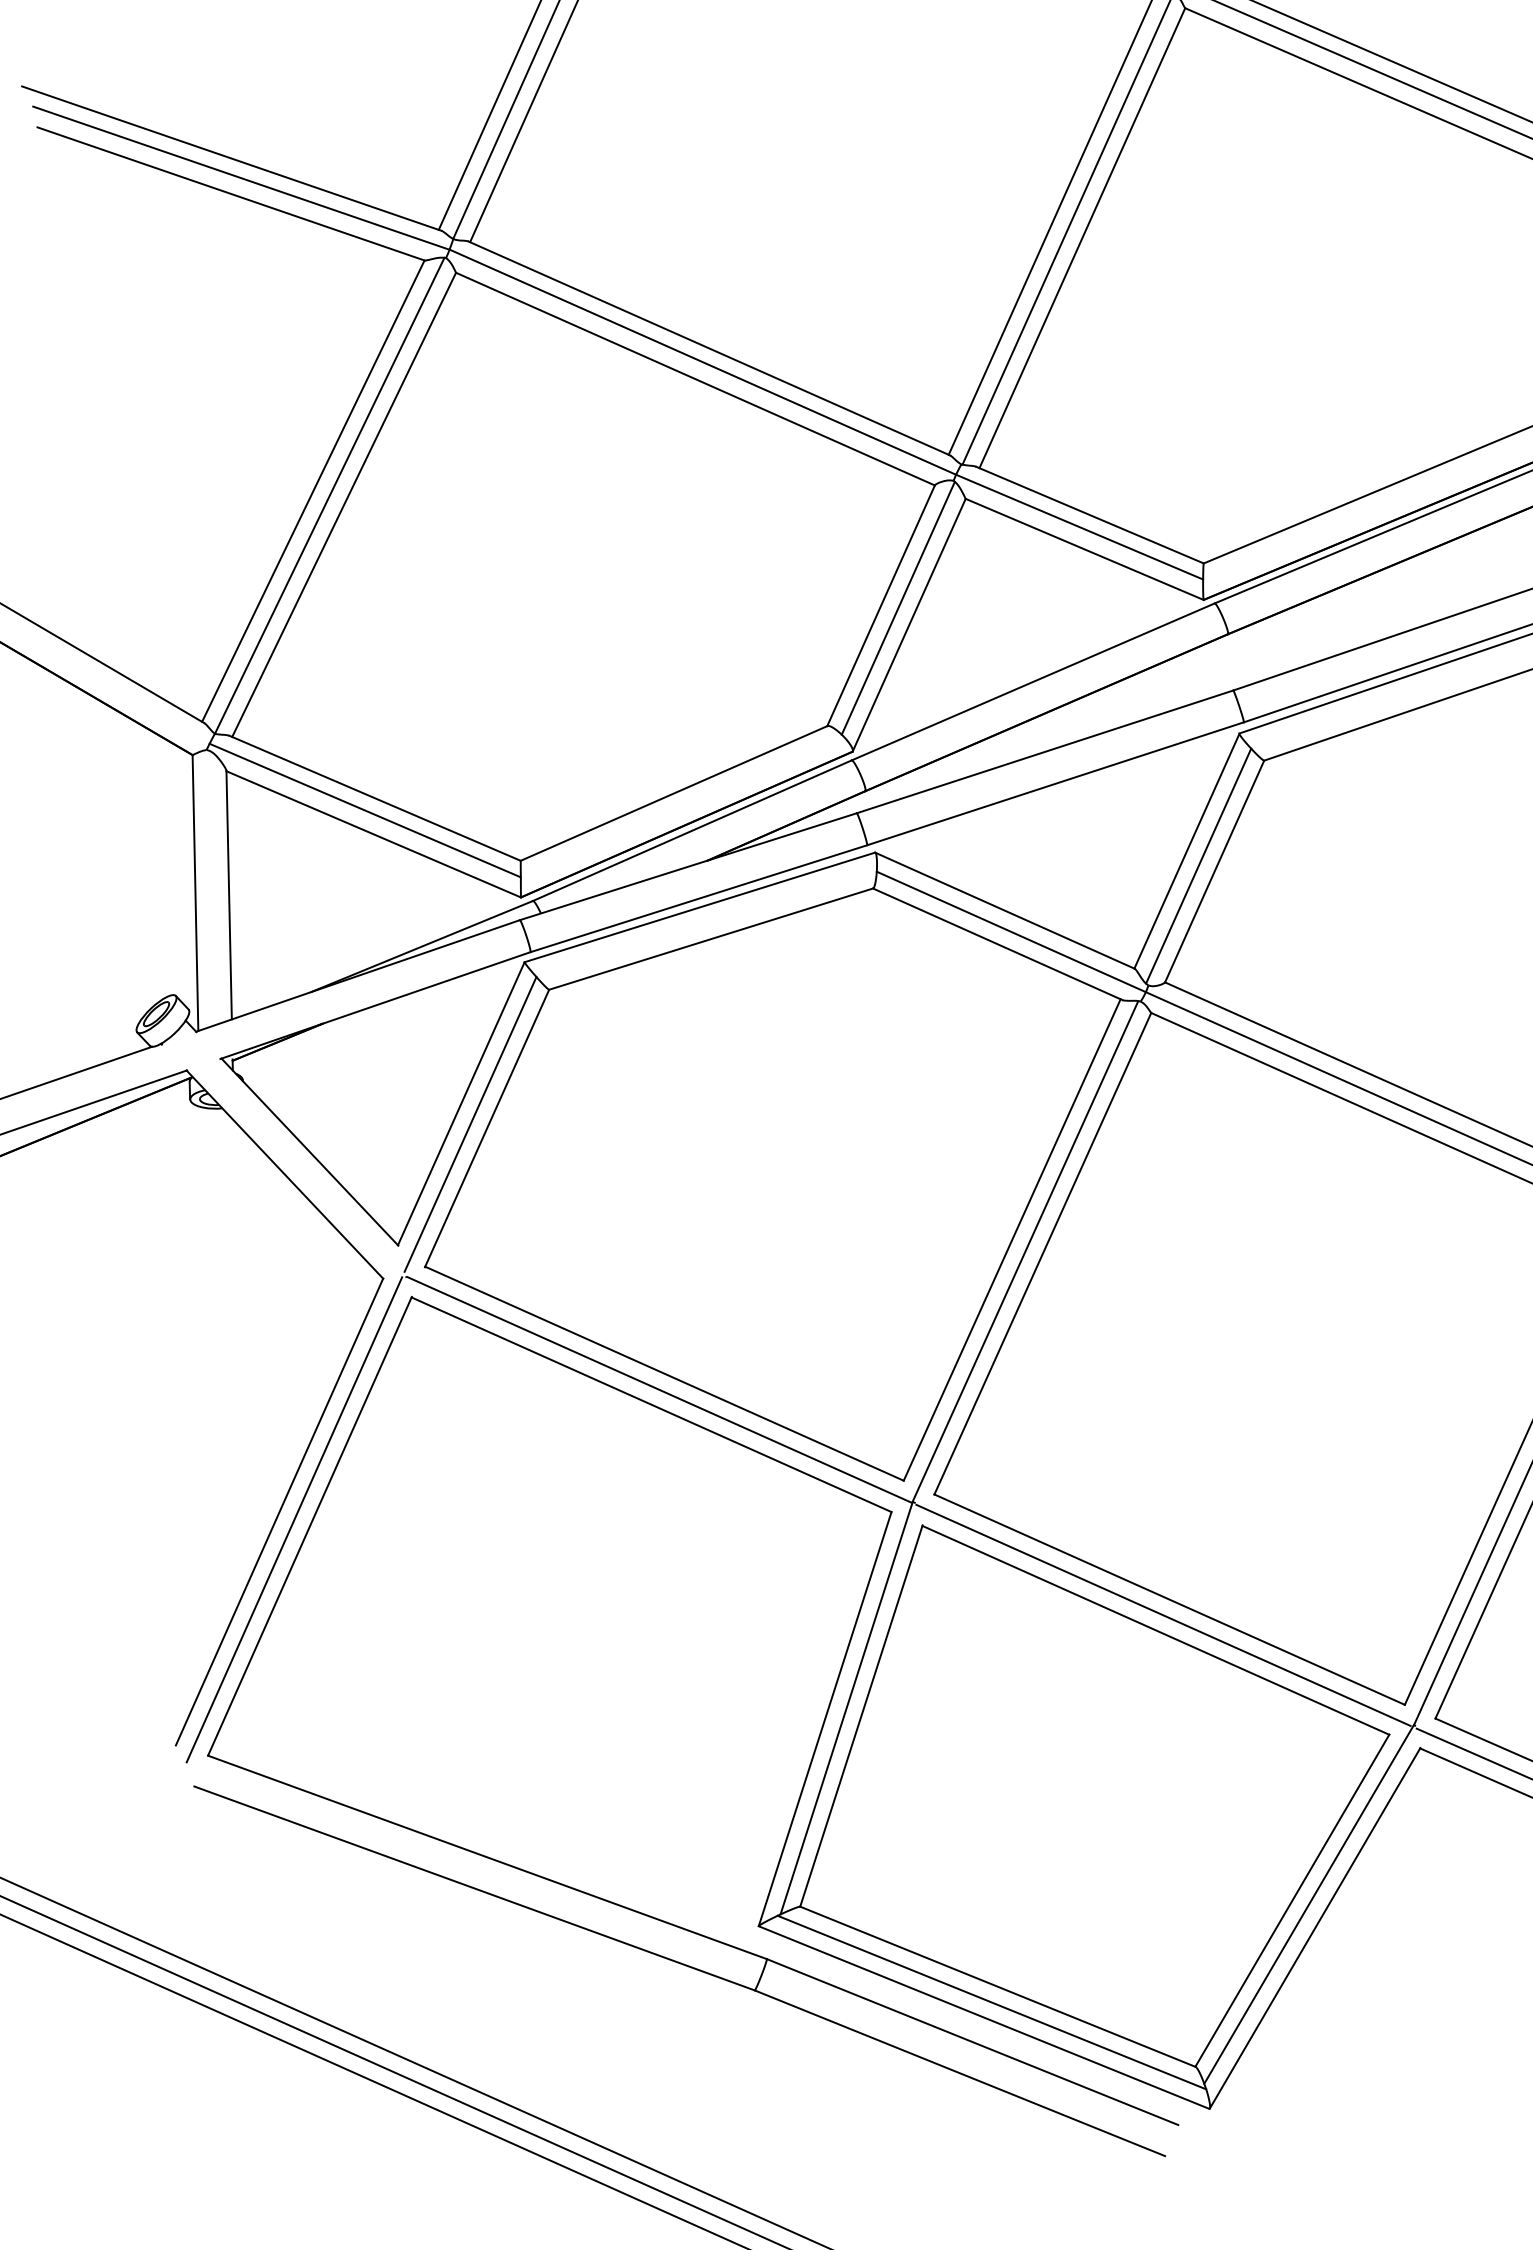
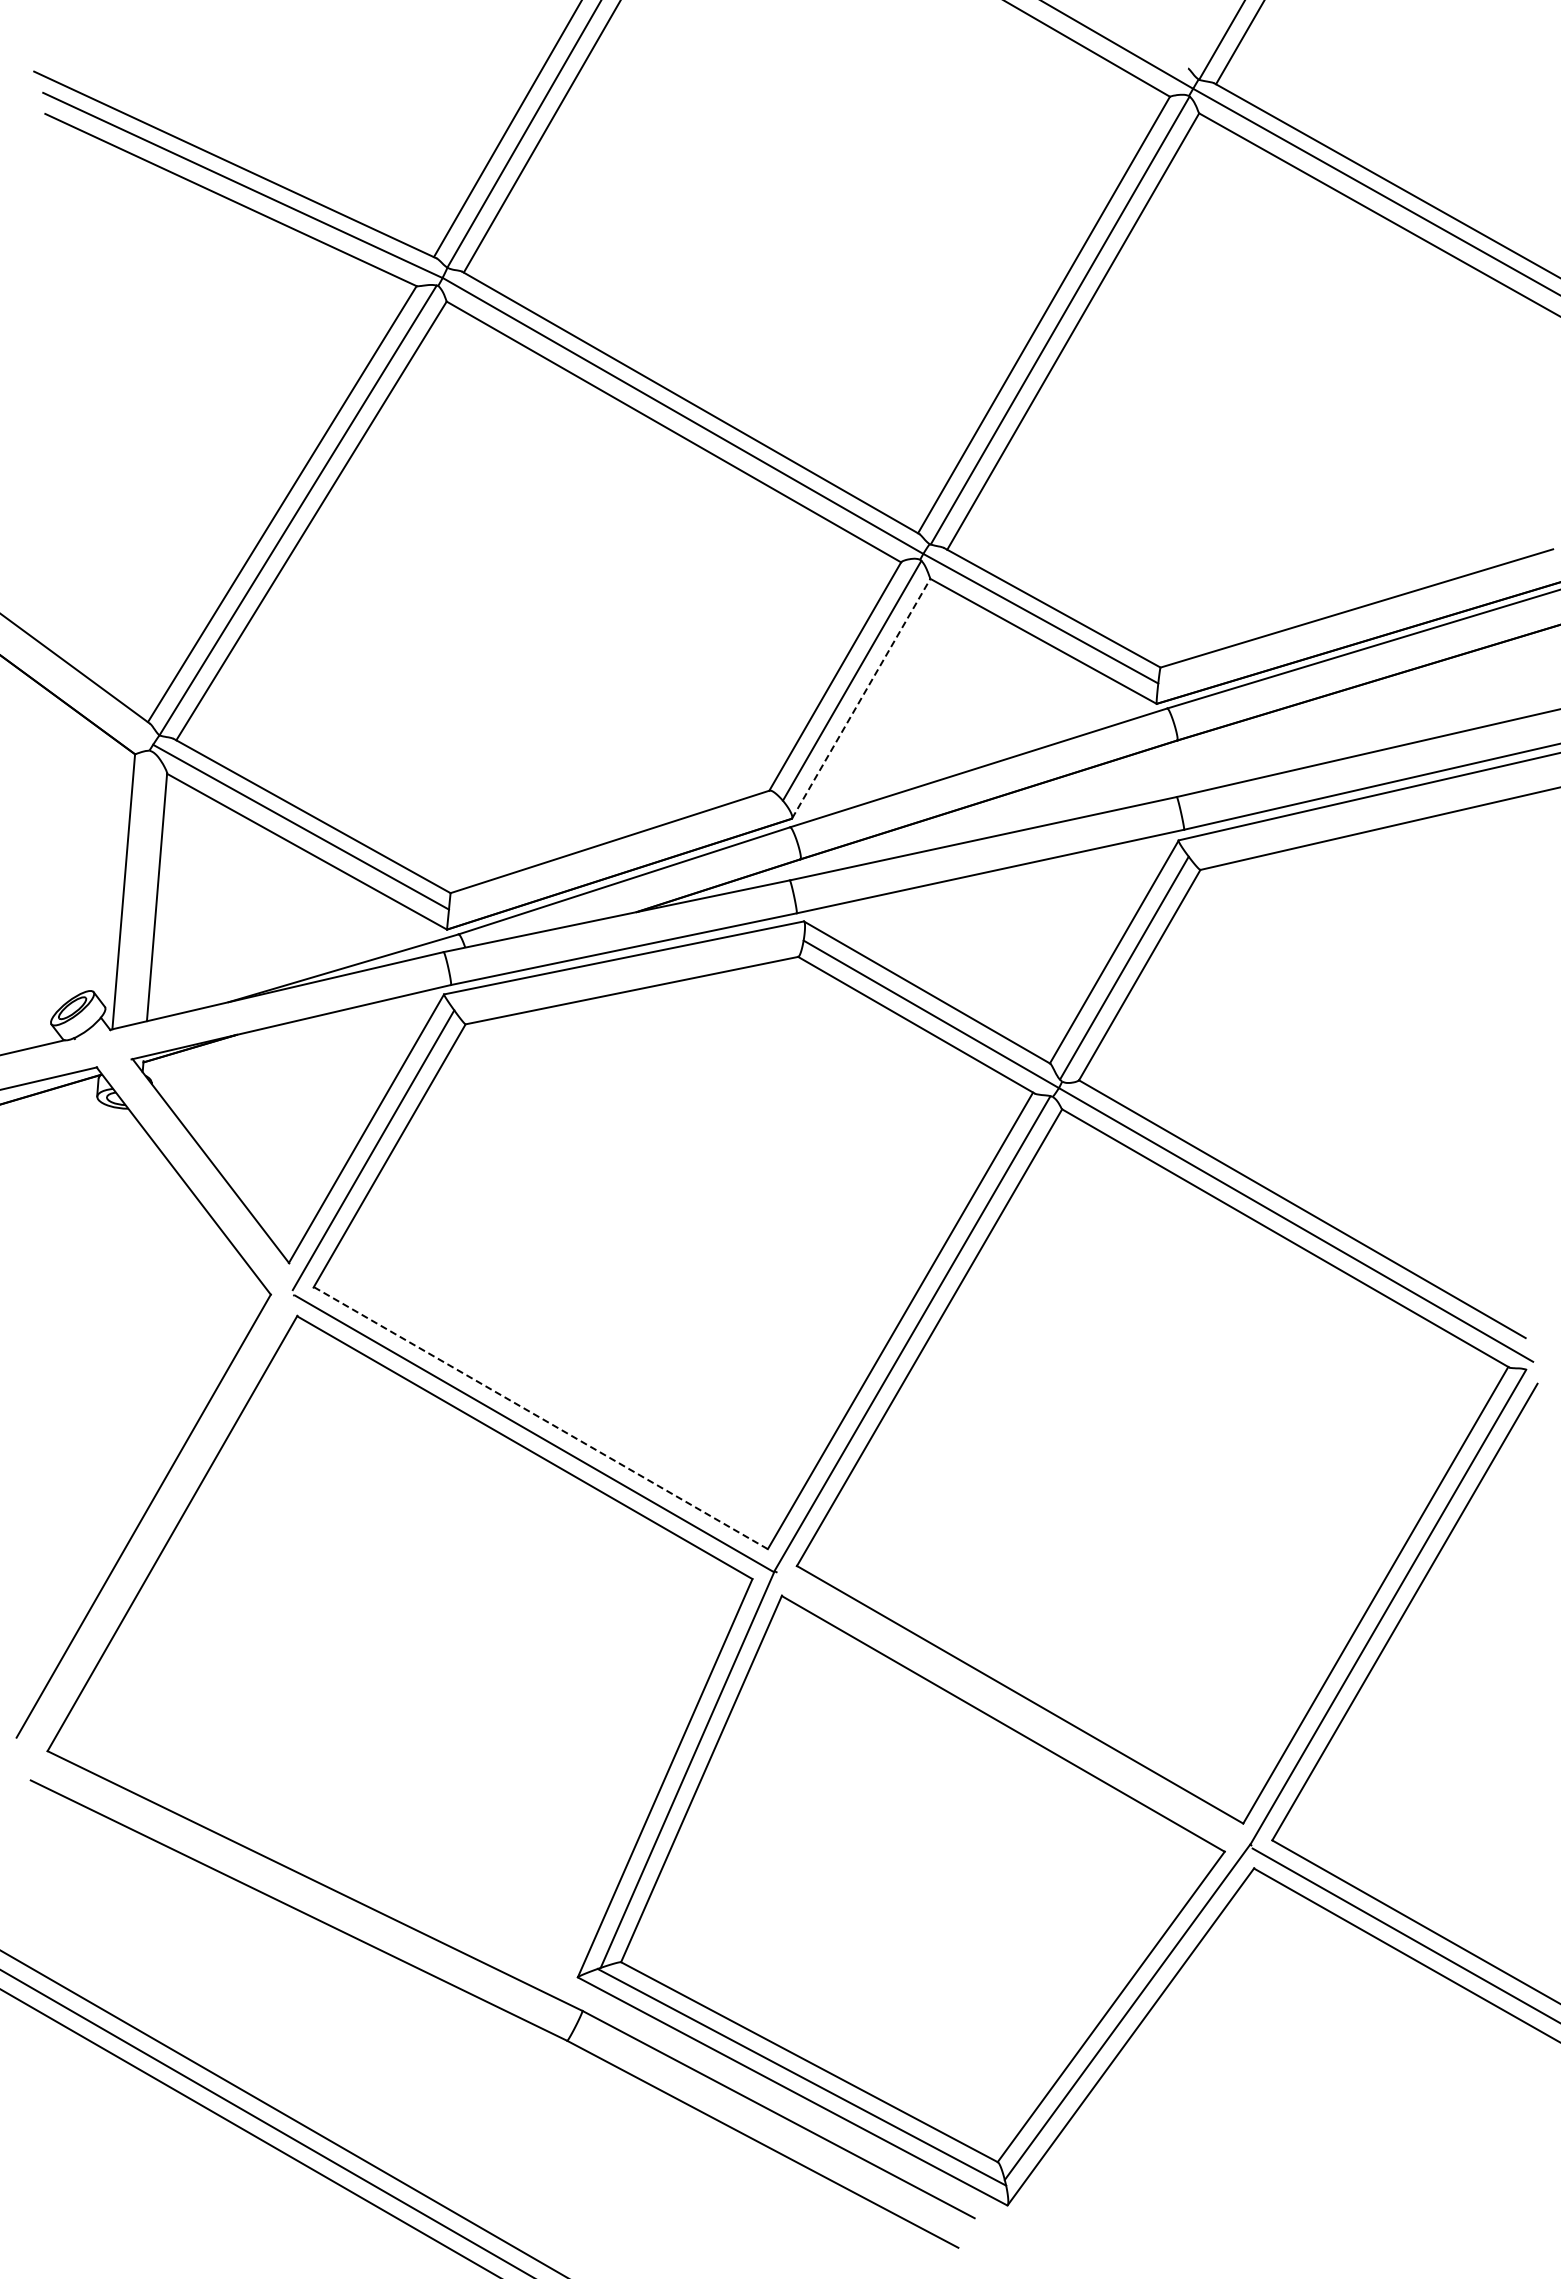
line: (909, 624) -> (861, 698), solid -> dashed
line: (664, 1373) -> (540, 1417), solid -> dashed
line: (294, 1519) -> (157, 1525), removed
line: (1162, 1615) -> (1011, 1709), removed

